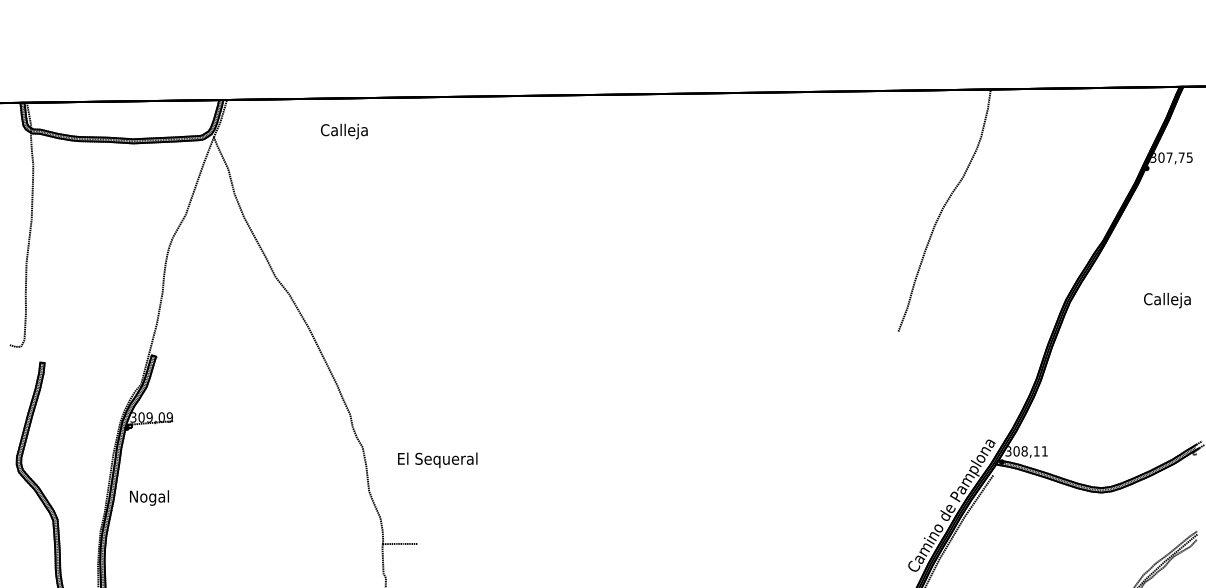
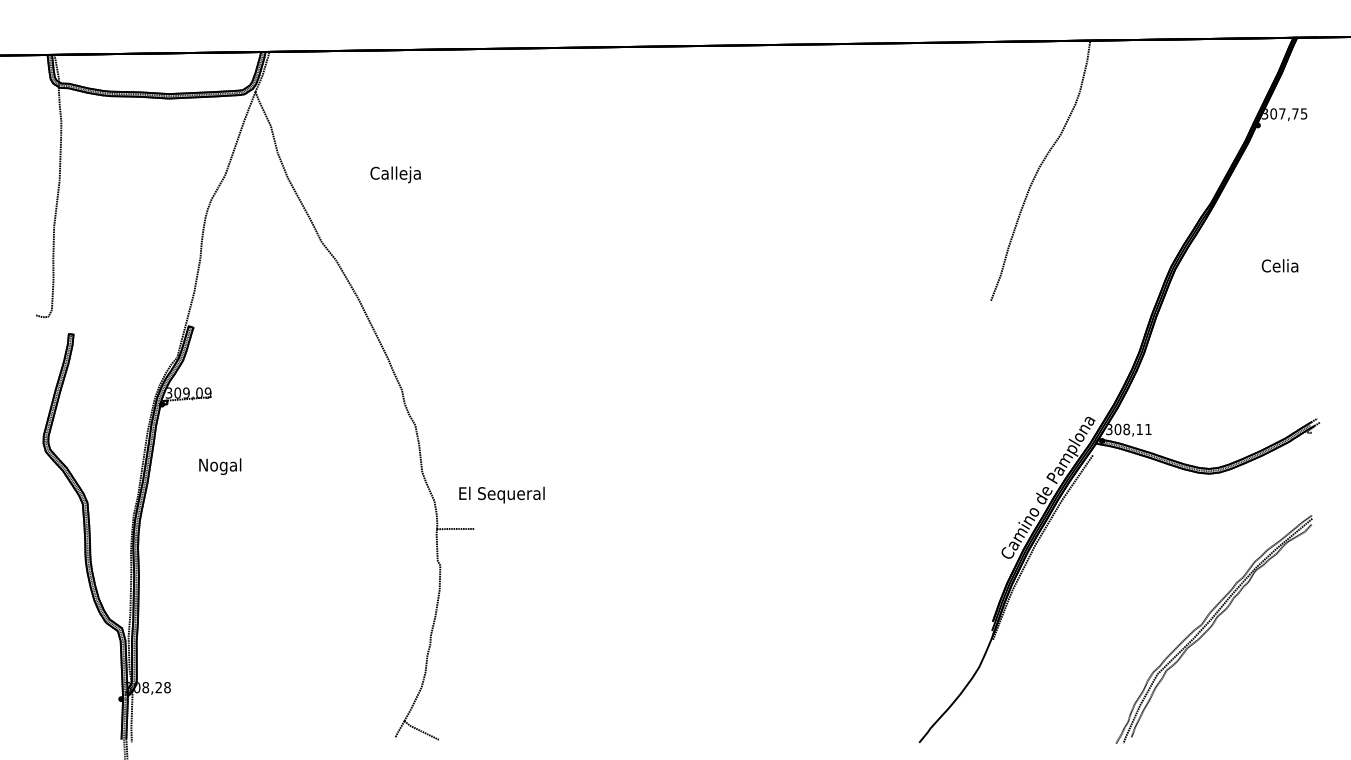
text: (344, 131) -> (395, 174), moved
text: (1166, 300) -> (1279, 267), Calleja -> Celia
text: (437, 459) -> (501, 494), moved
text: (149, 497) -> (220, 466), moved

